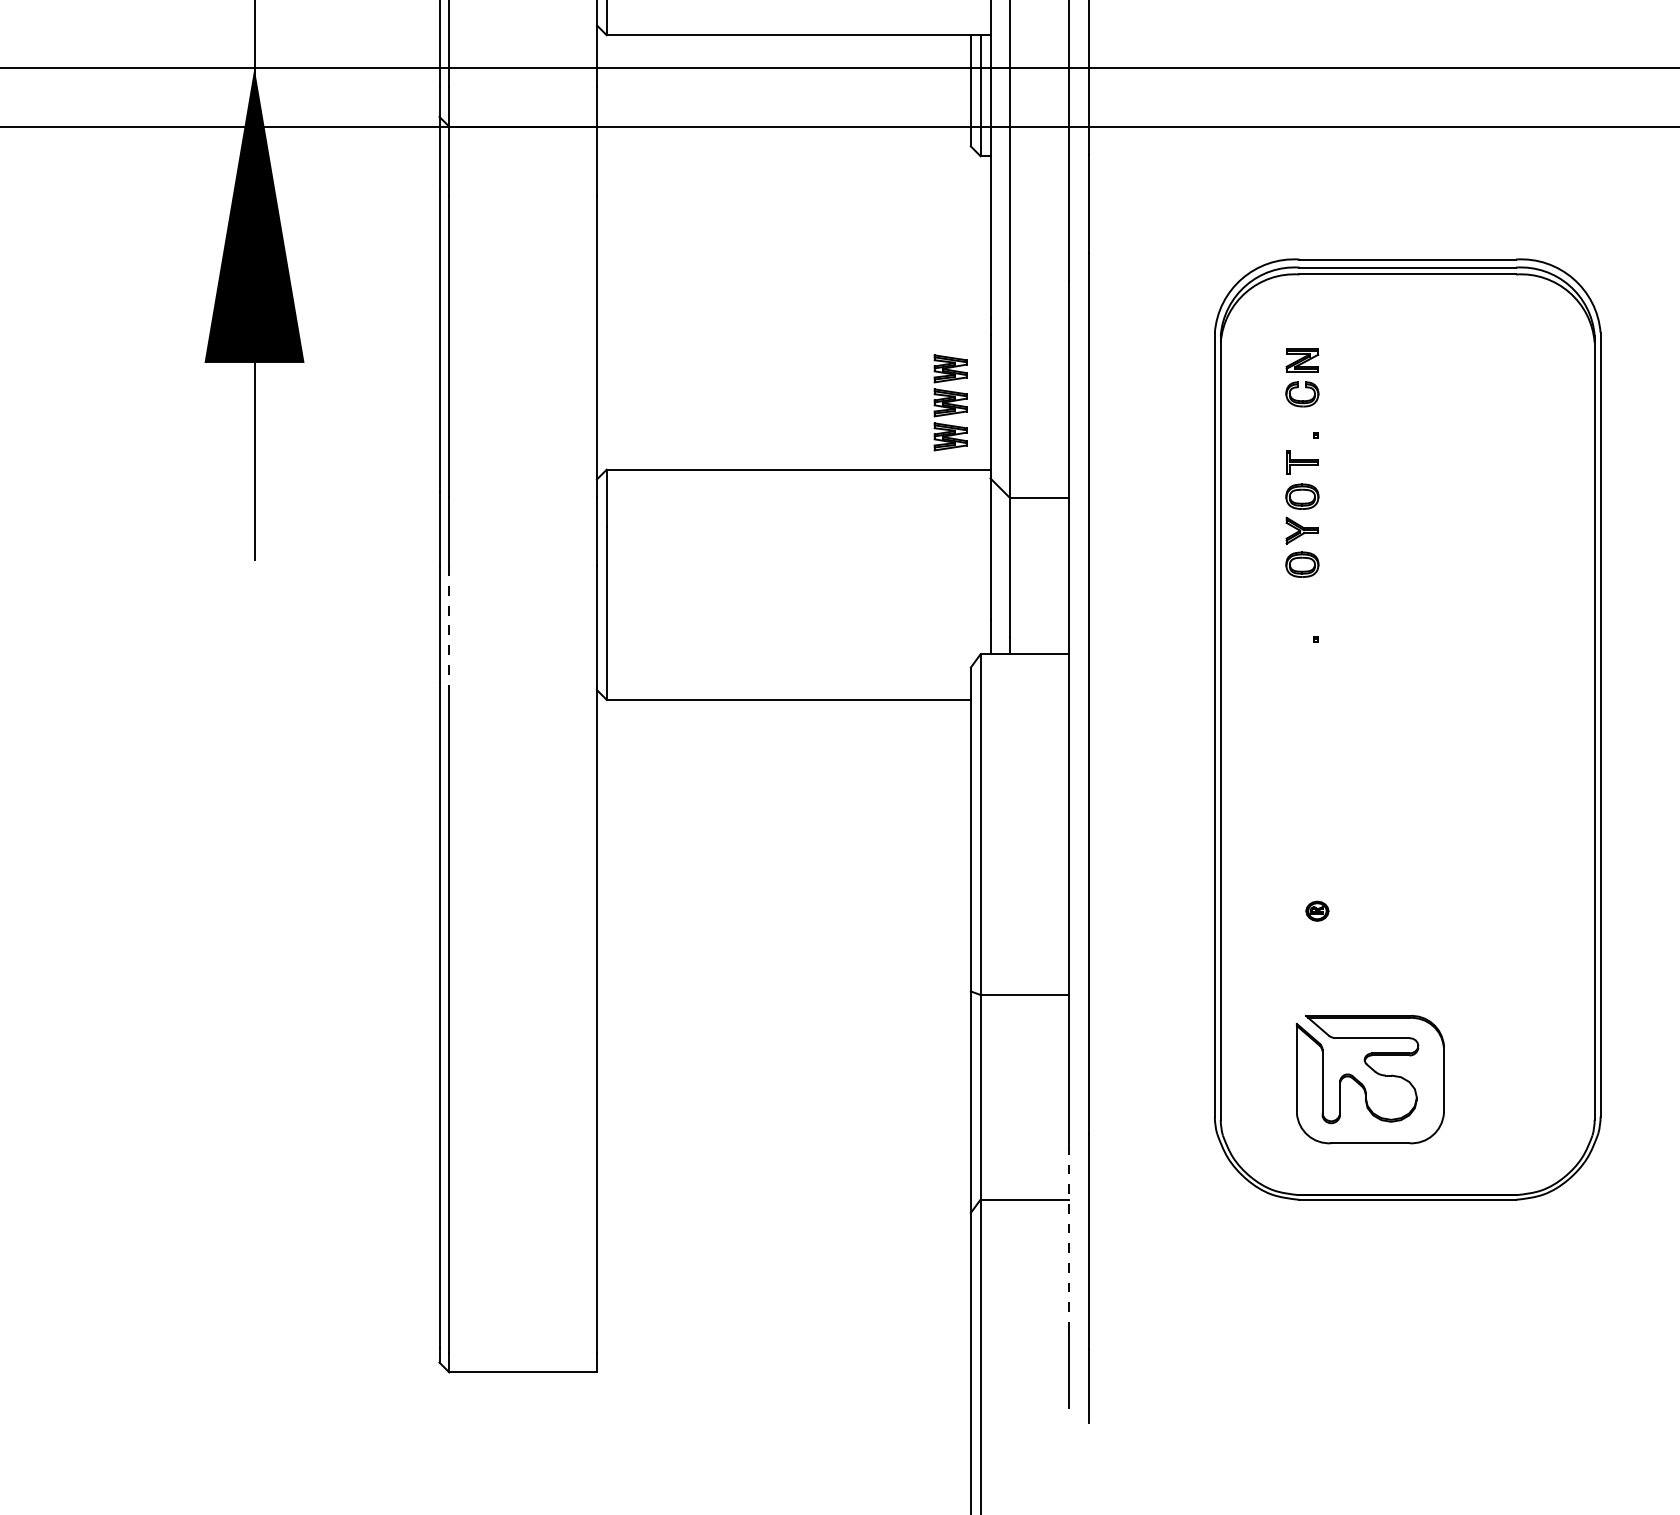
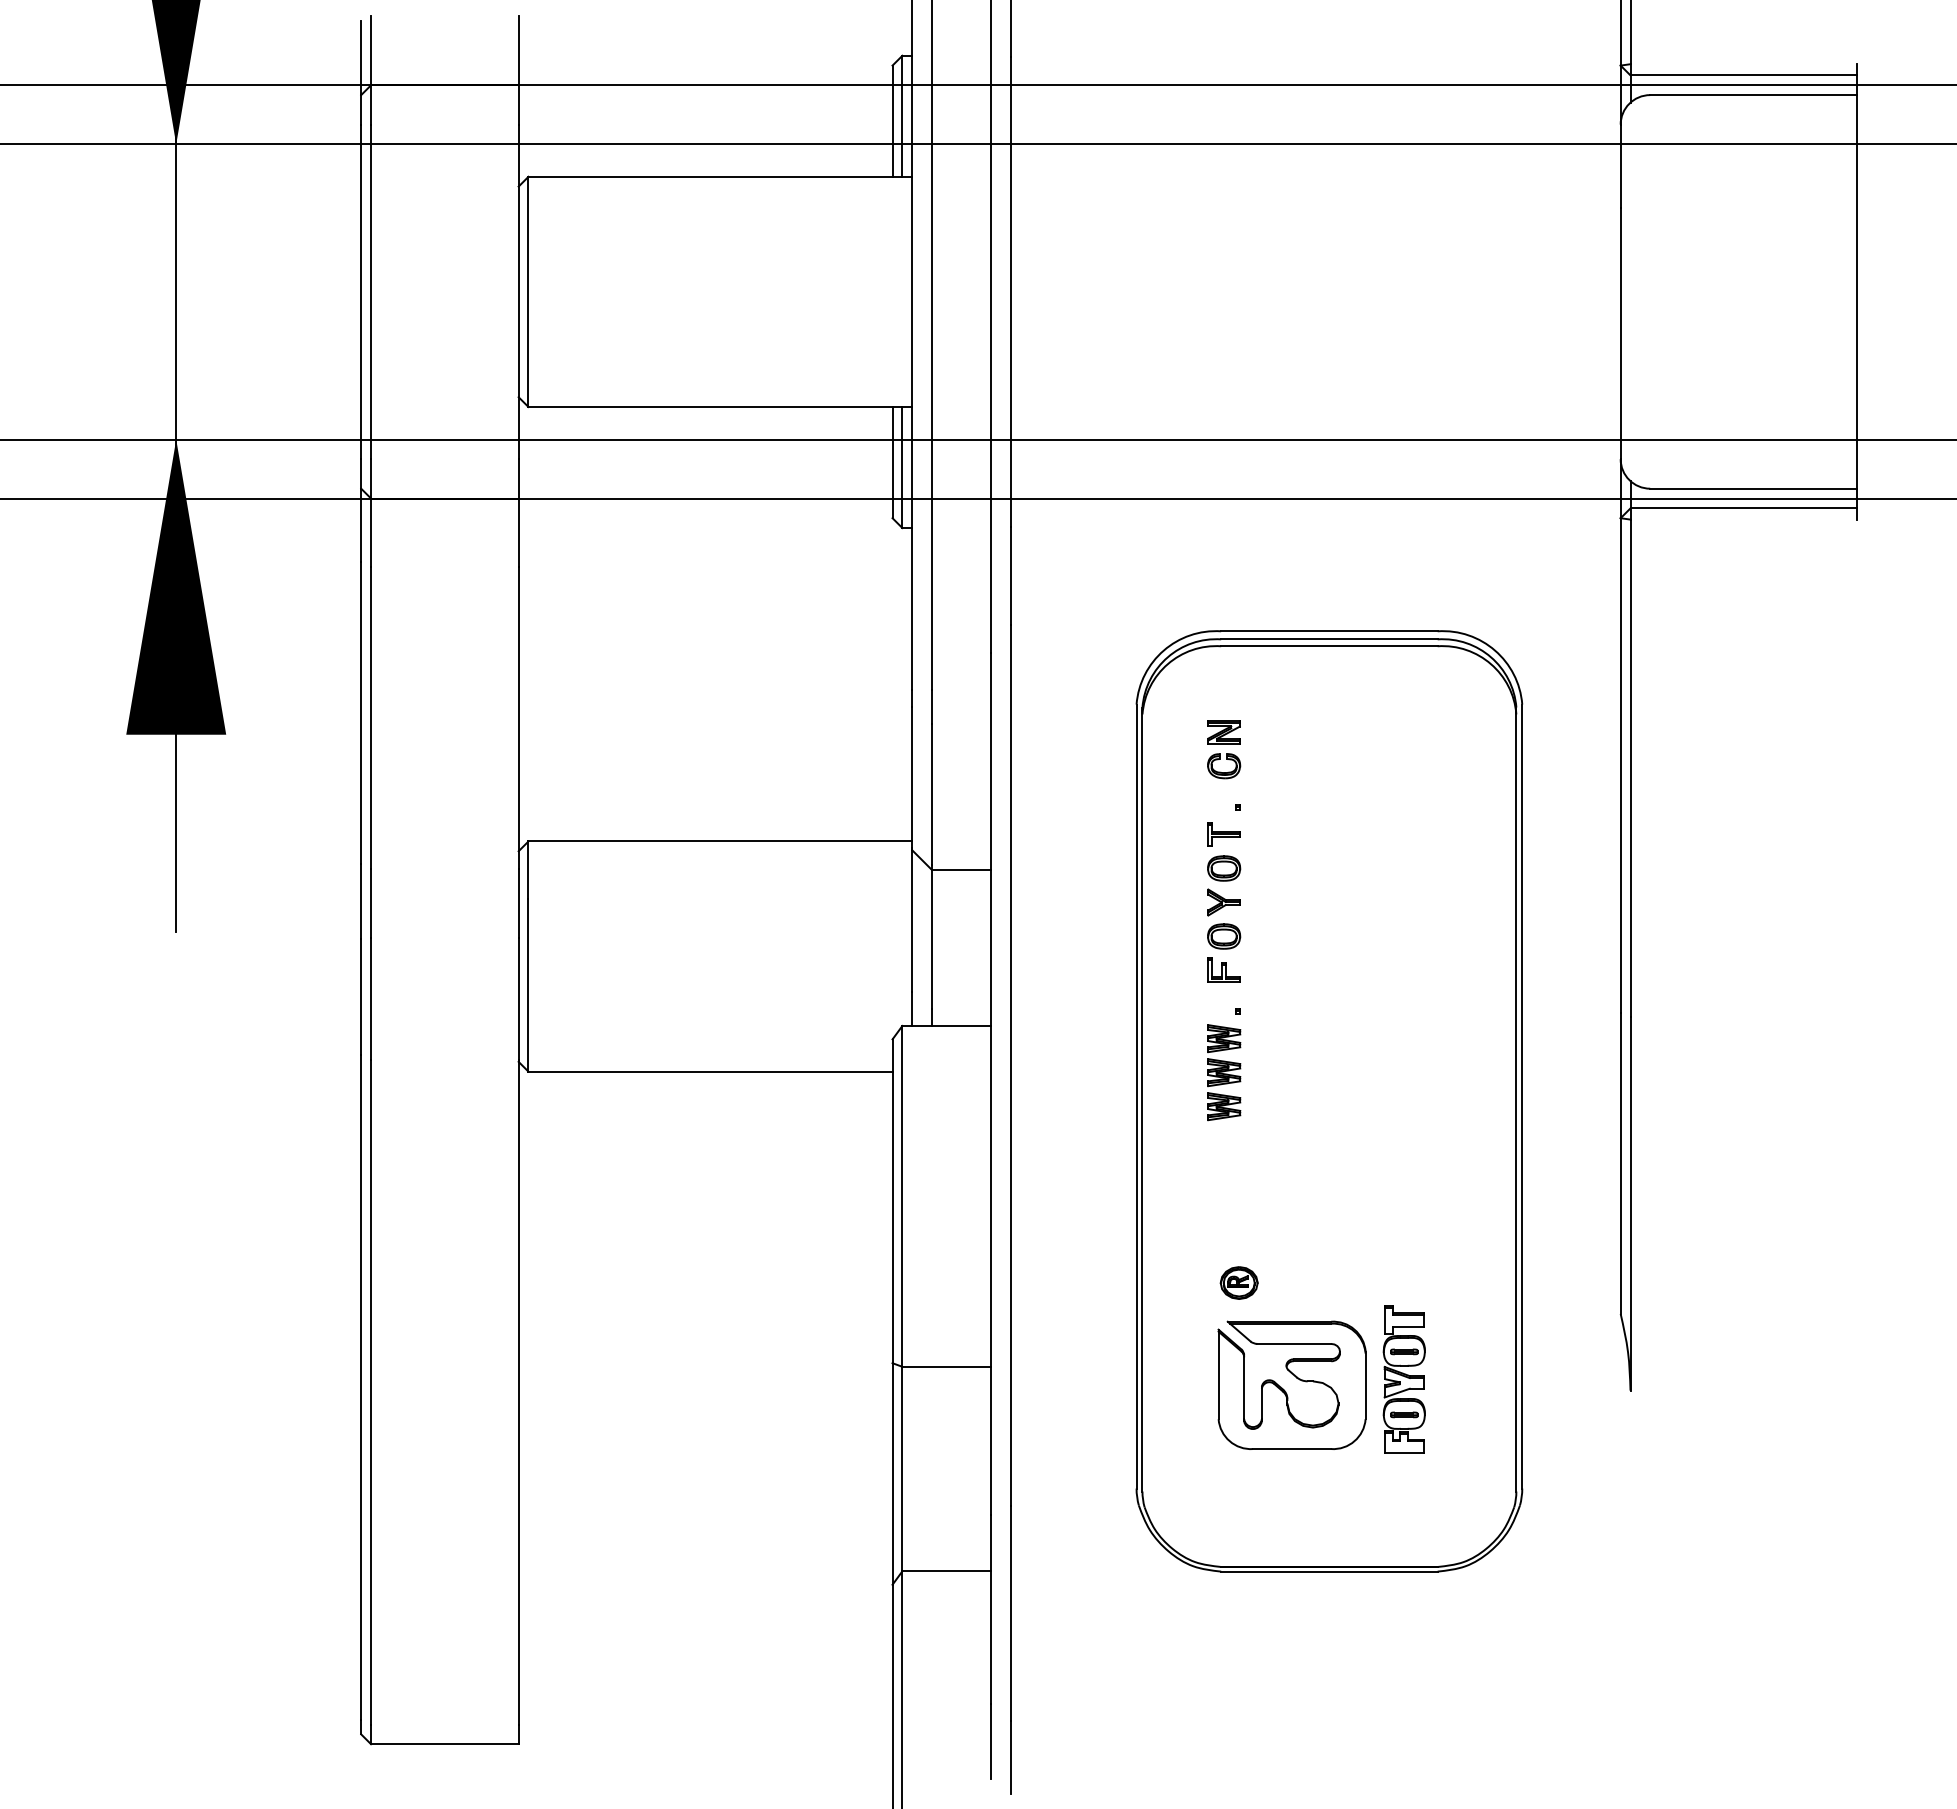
part: (950, 402) -> (1224, 1072), moved
part: (1301, 597) -> (1223, 969), added
line: (449, 627) -> (371, 999), dashed -> solid
part: (1316, 910) -> (1238, 1282), size x1.67
part: (1481, 1007) -> (1403, 1379), added
part: (1374, 1072) -> (1296, 1378), moved
line: (1068, 1237) -> (990, 1609), dashed -> solid

